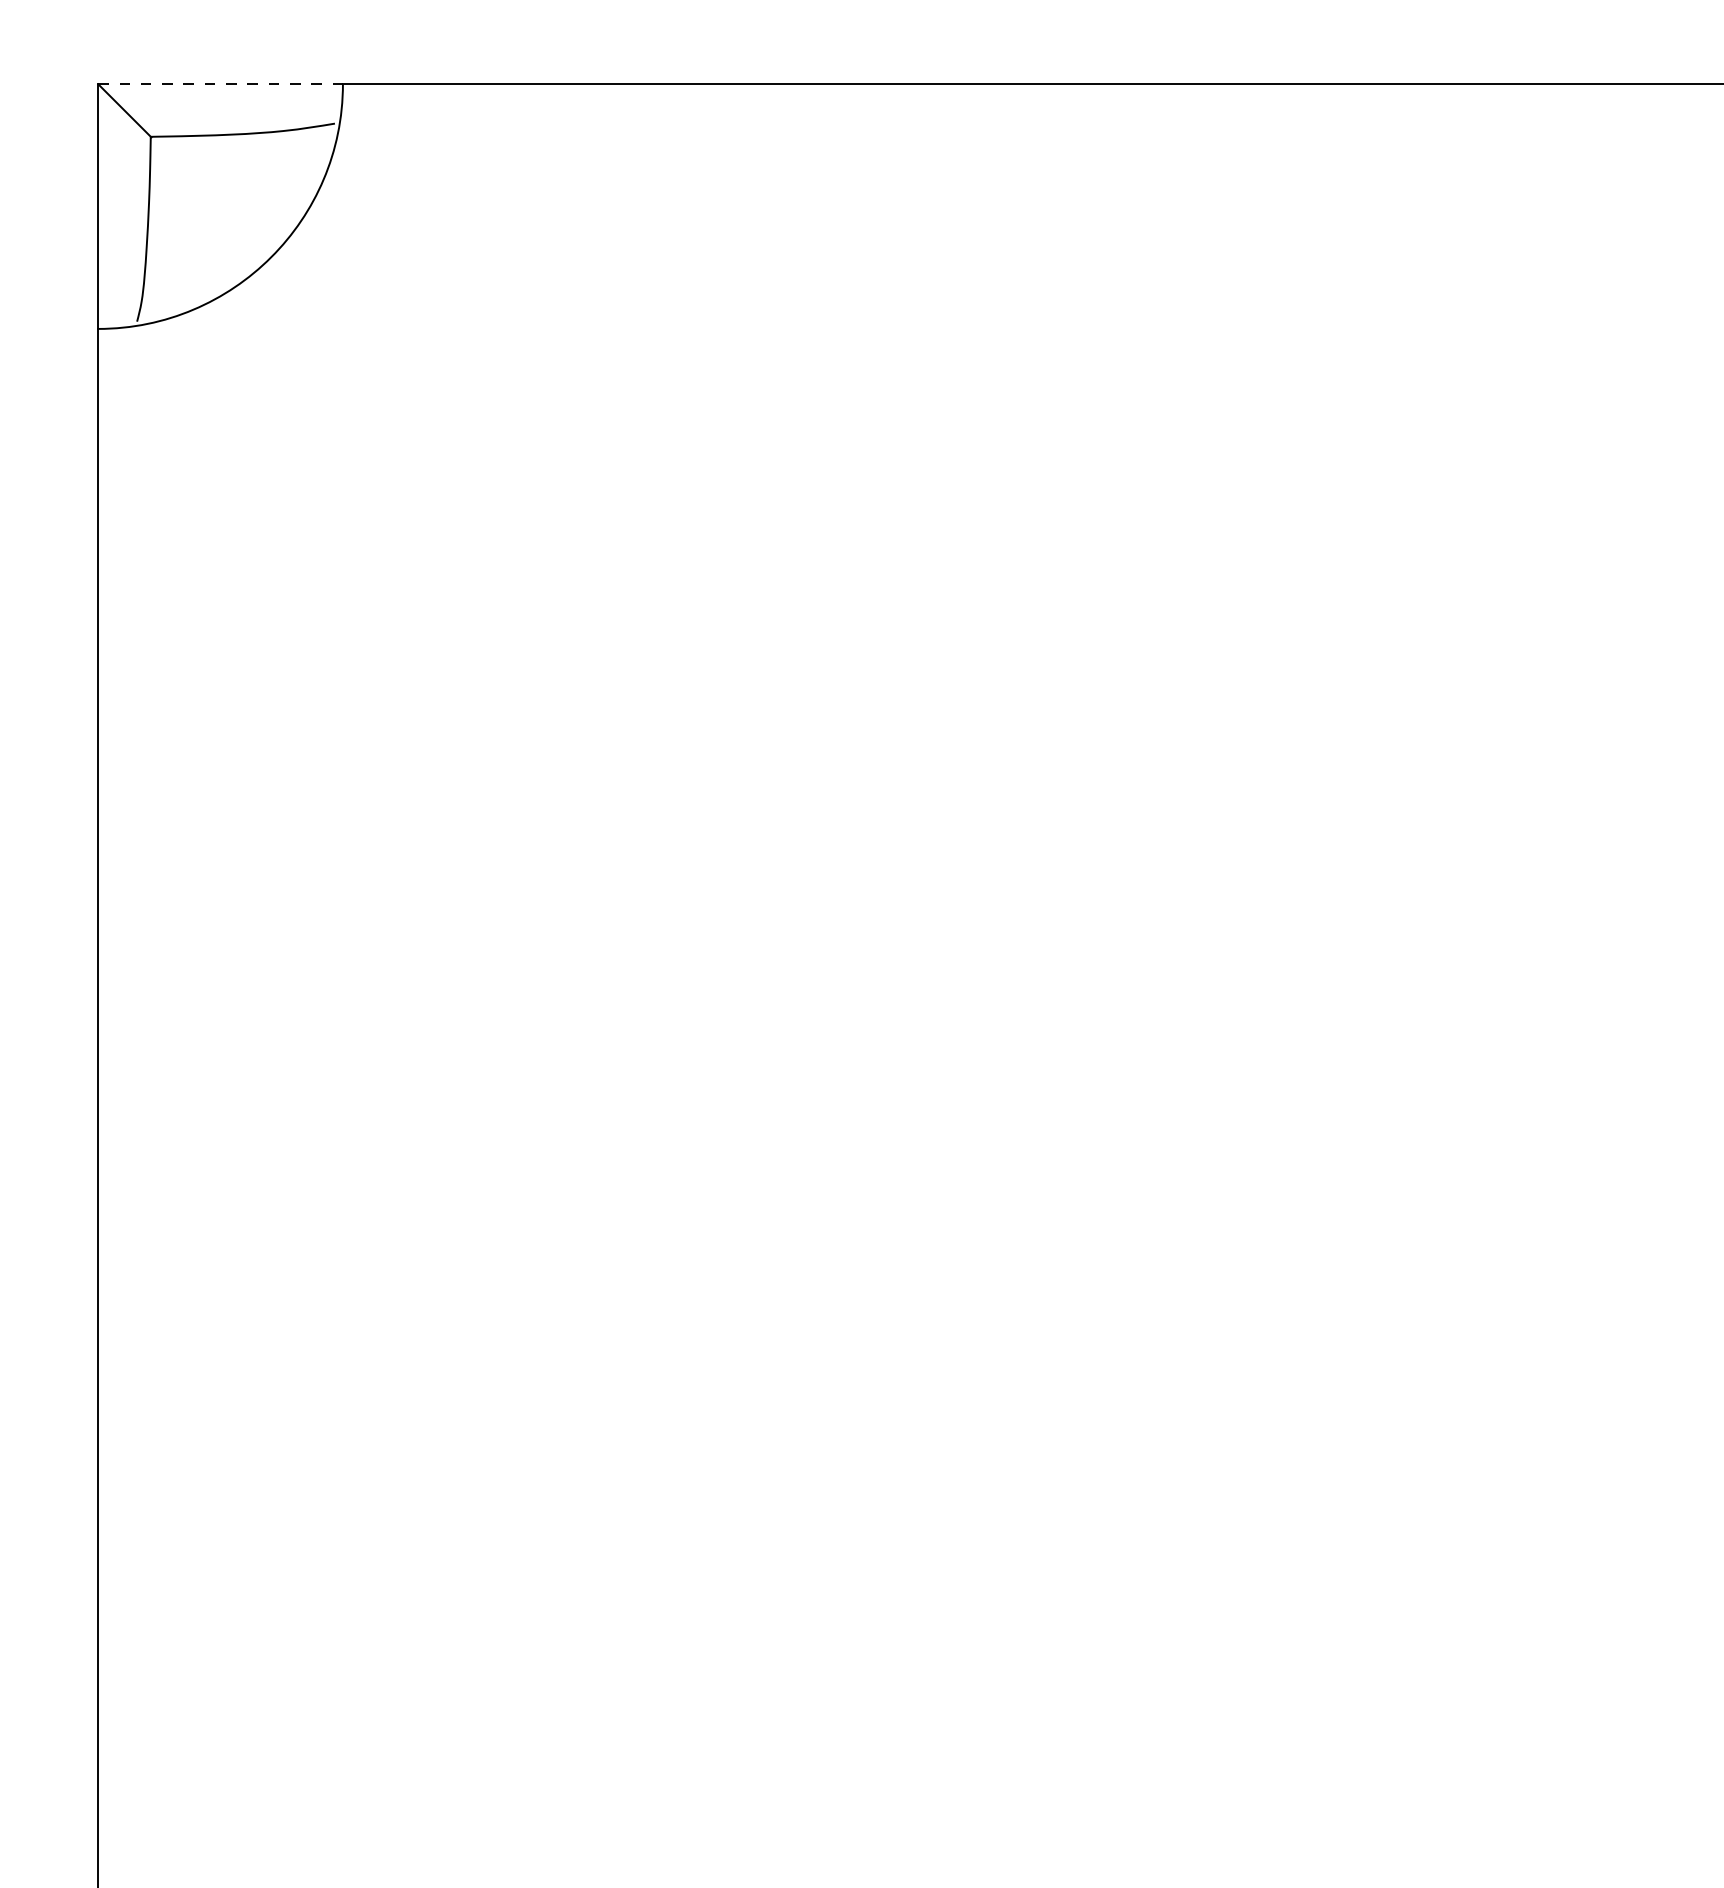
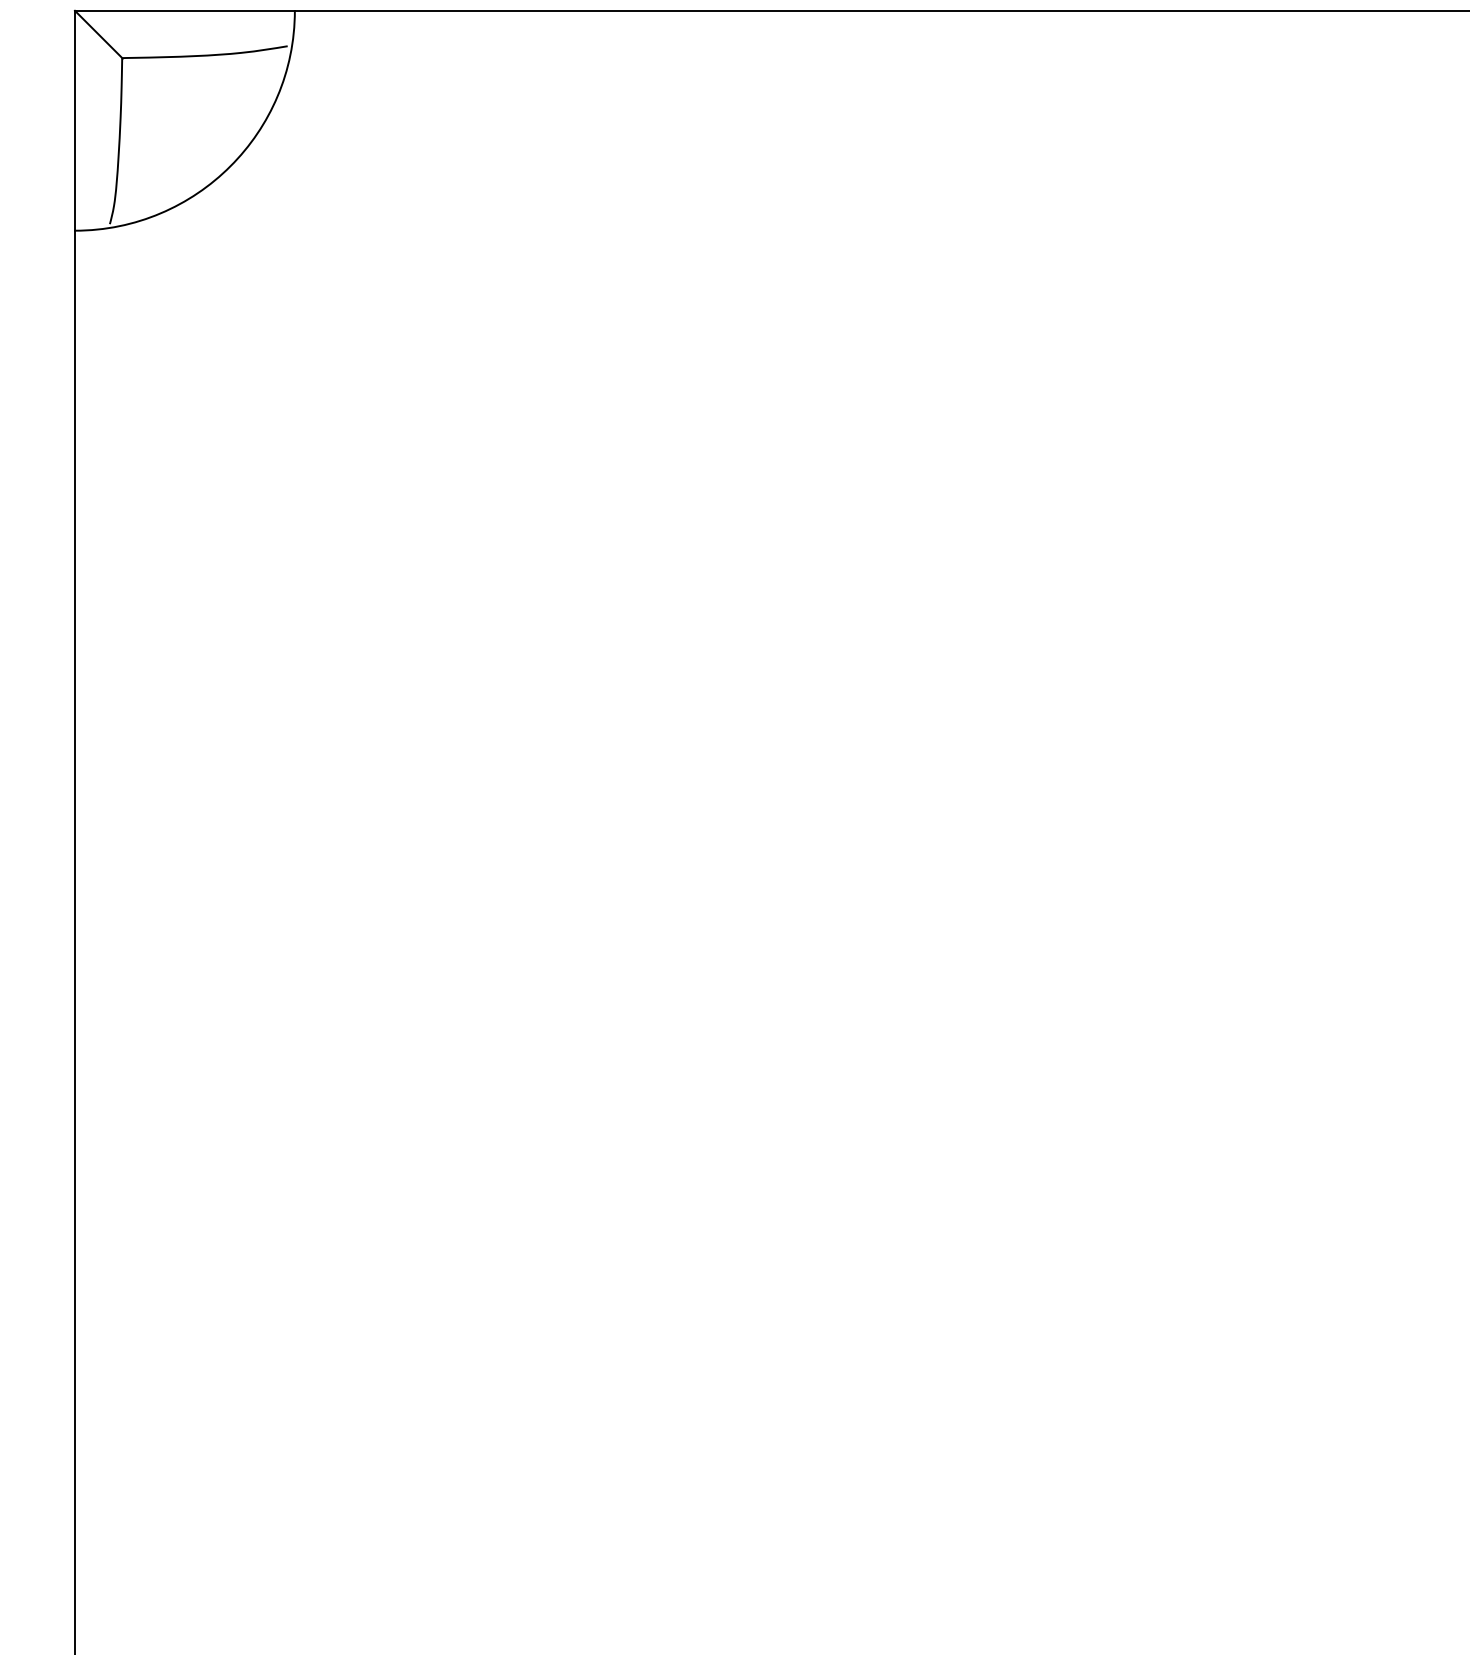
line: (221, 84) -> (185, 11), dashed -> solid

